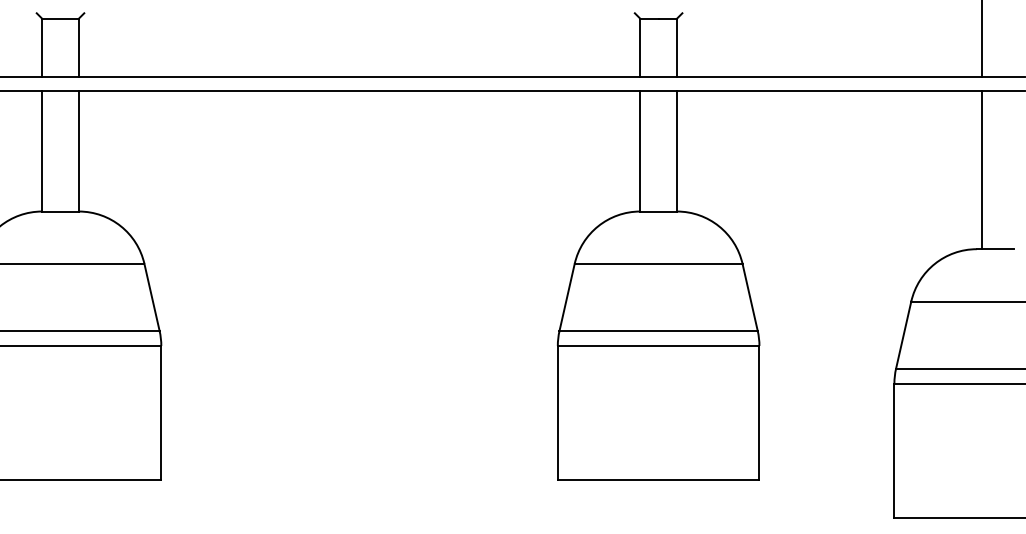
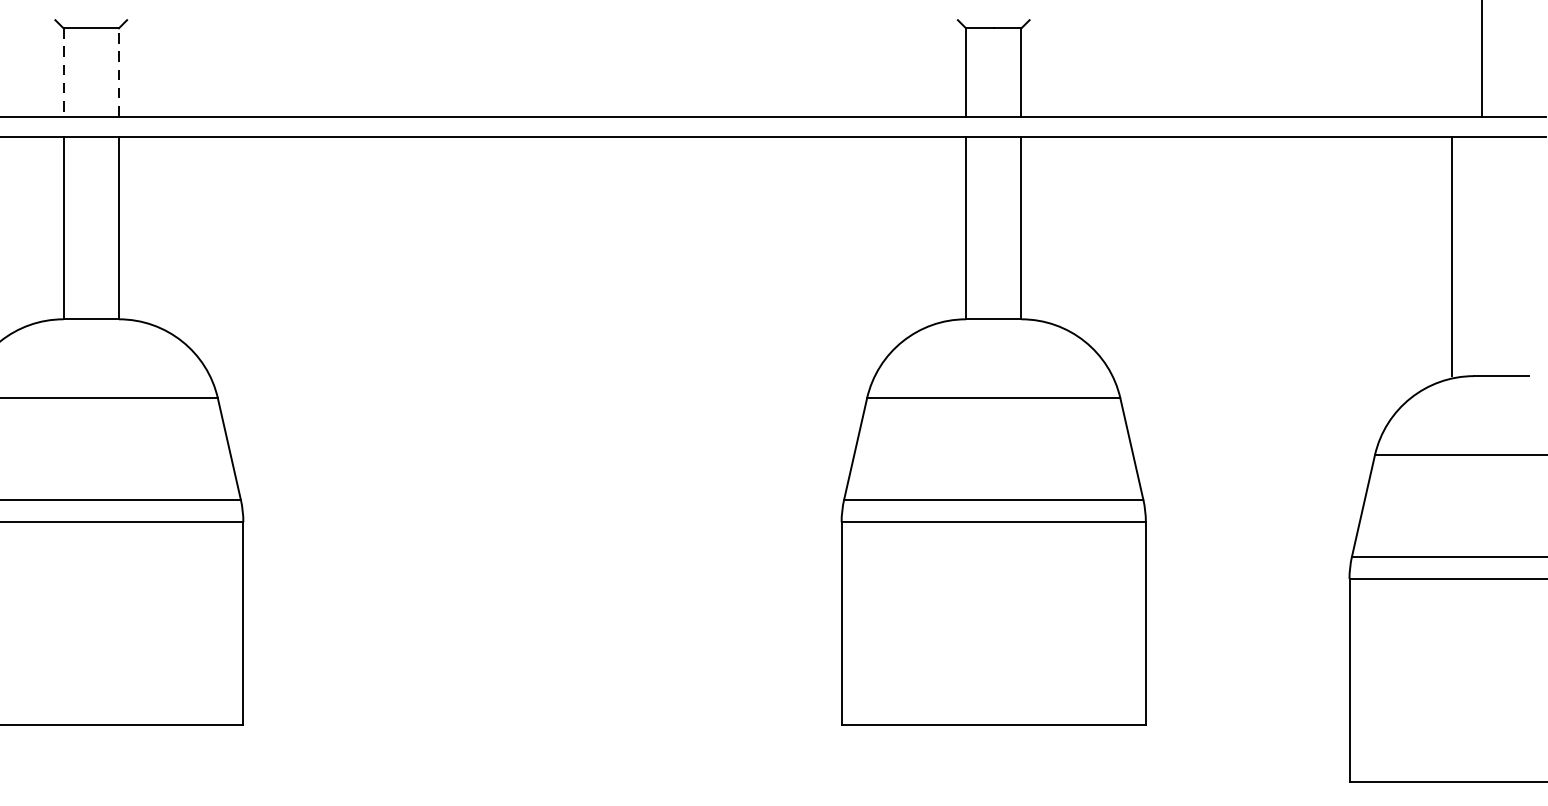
line: (78, 47) -> (118, 71), solid -> dashed
line: (42, 48) -> (64, 73), solid -> dashed
line: (982, 169) -> (1452, 255), moved

